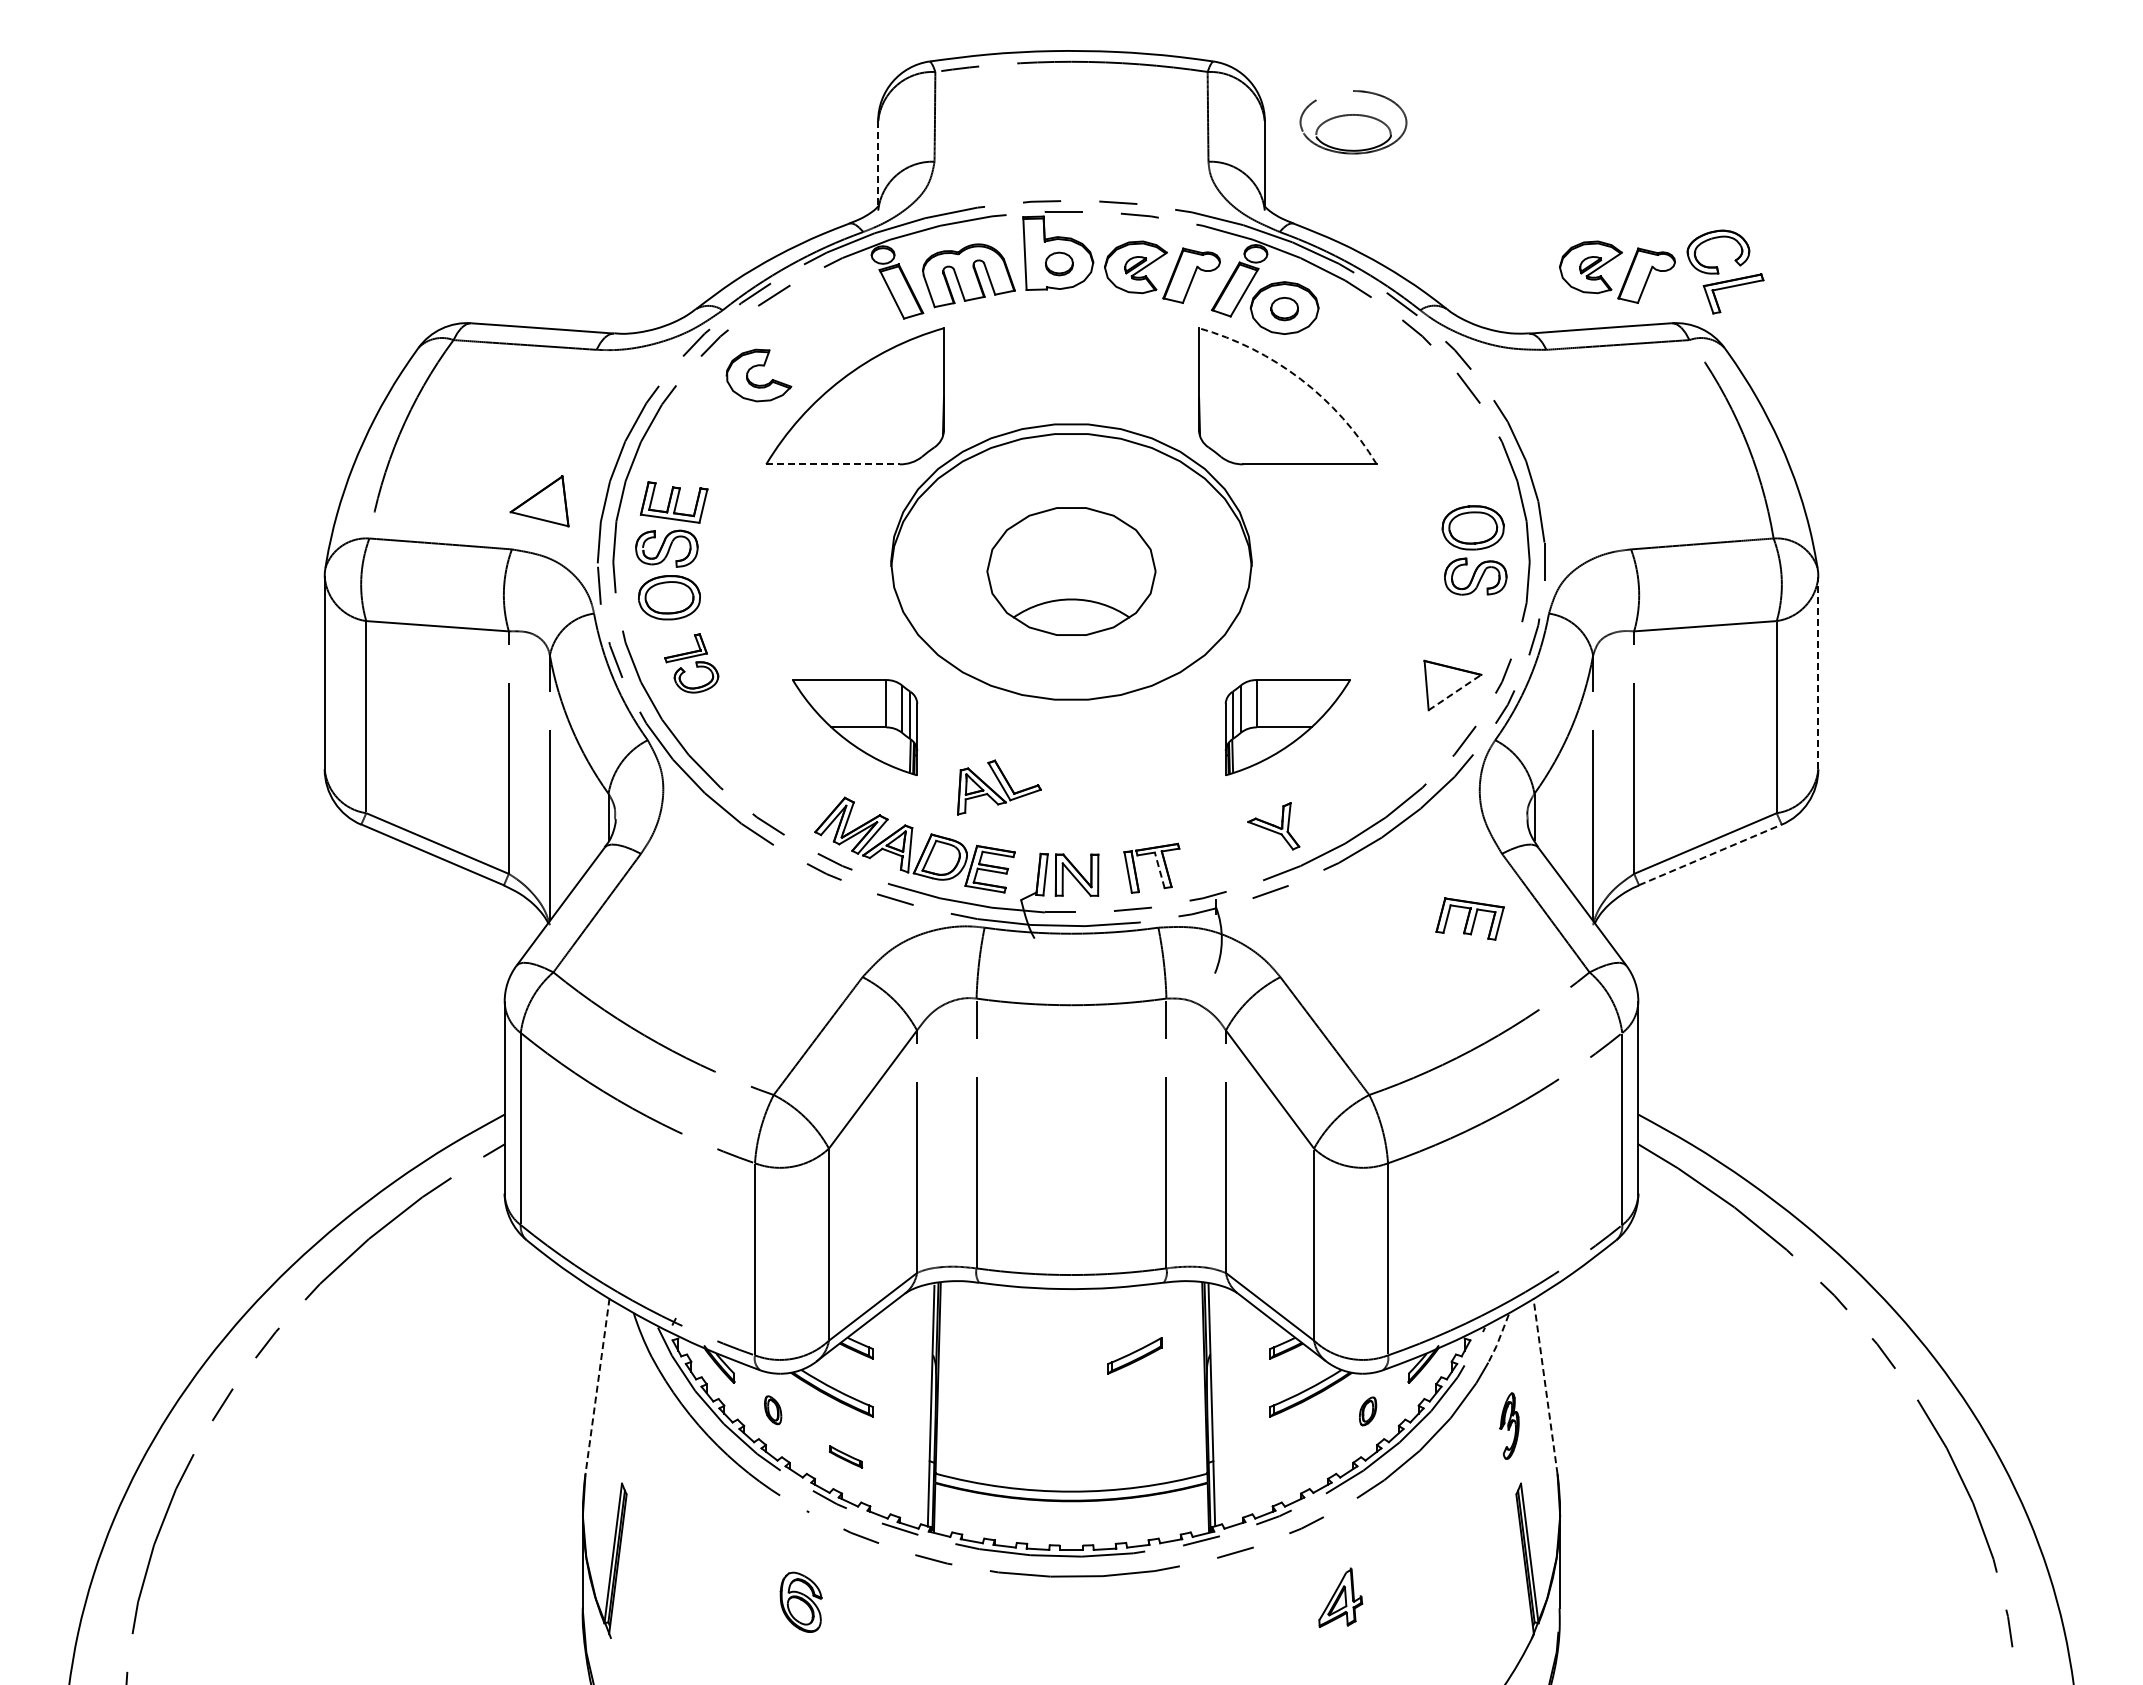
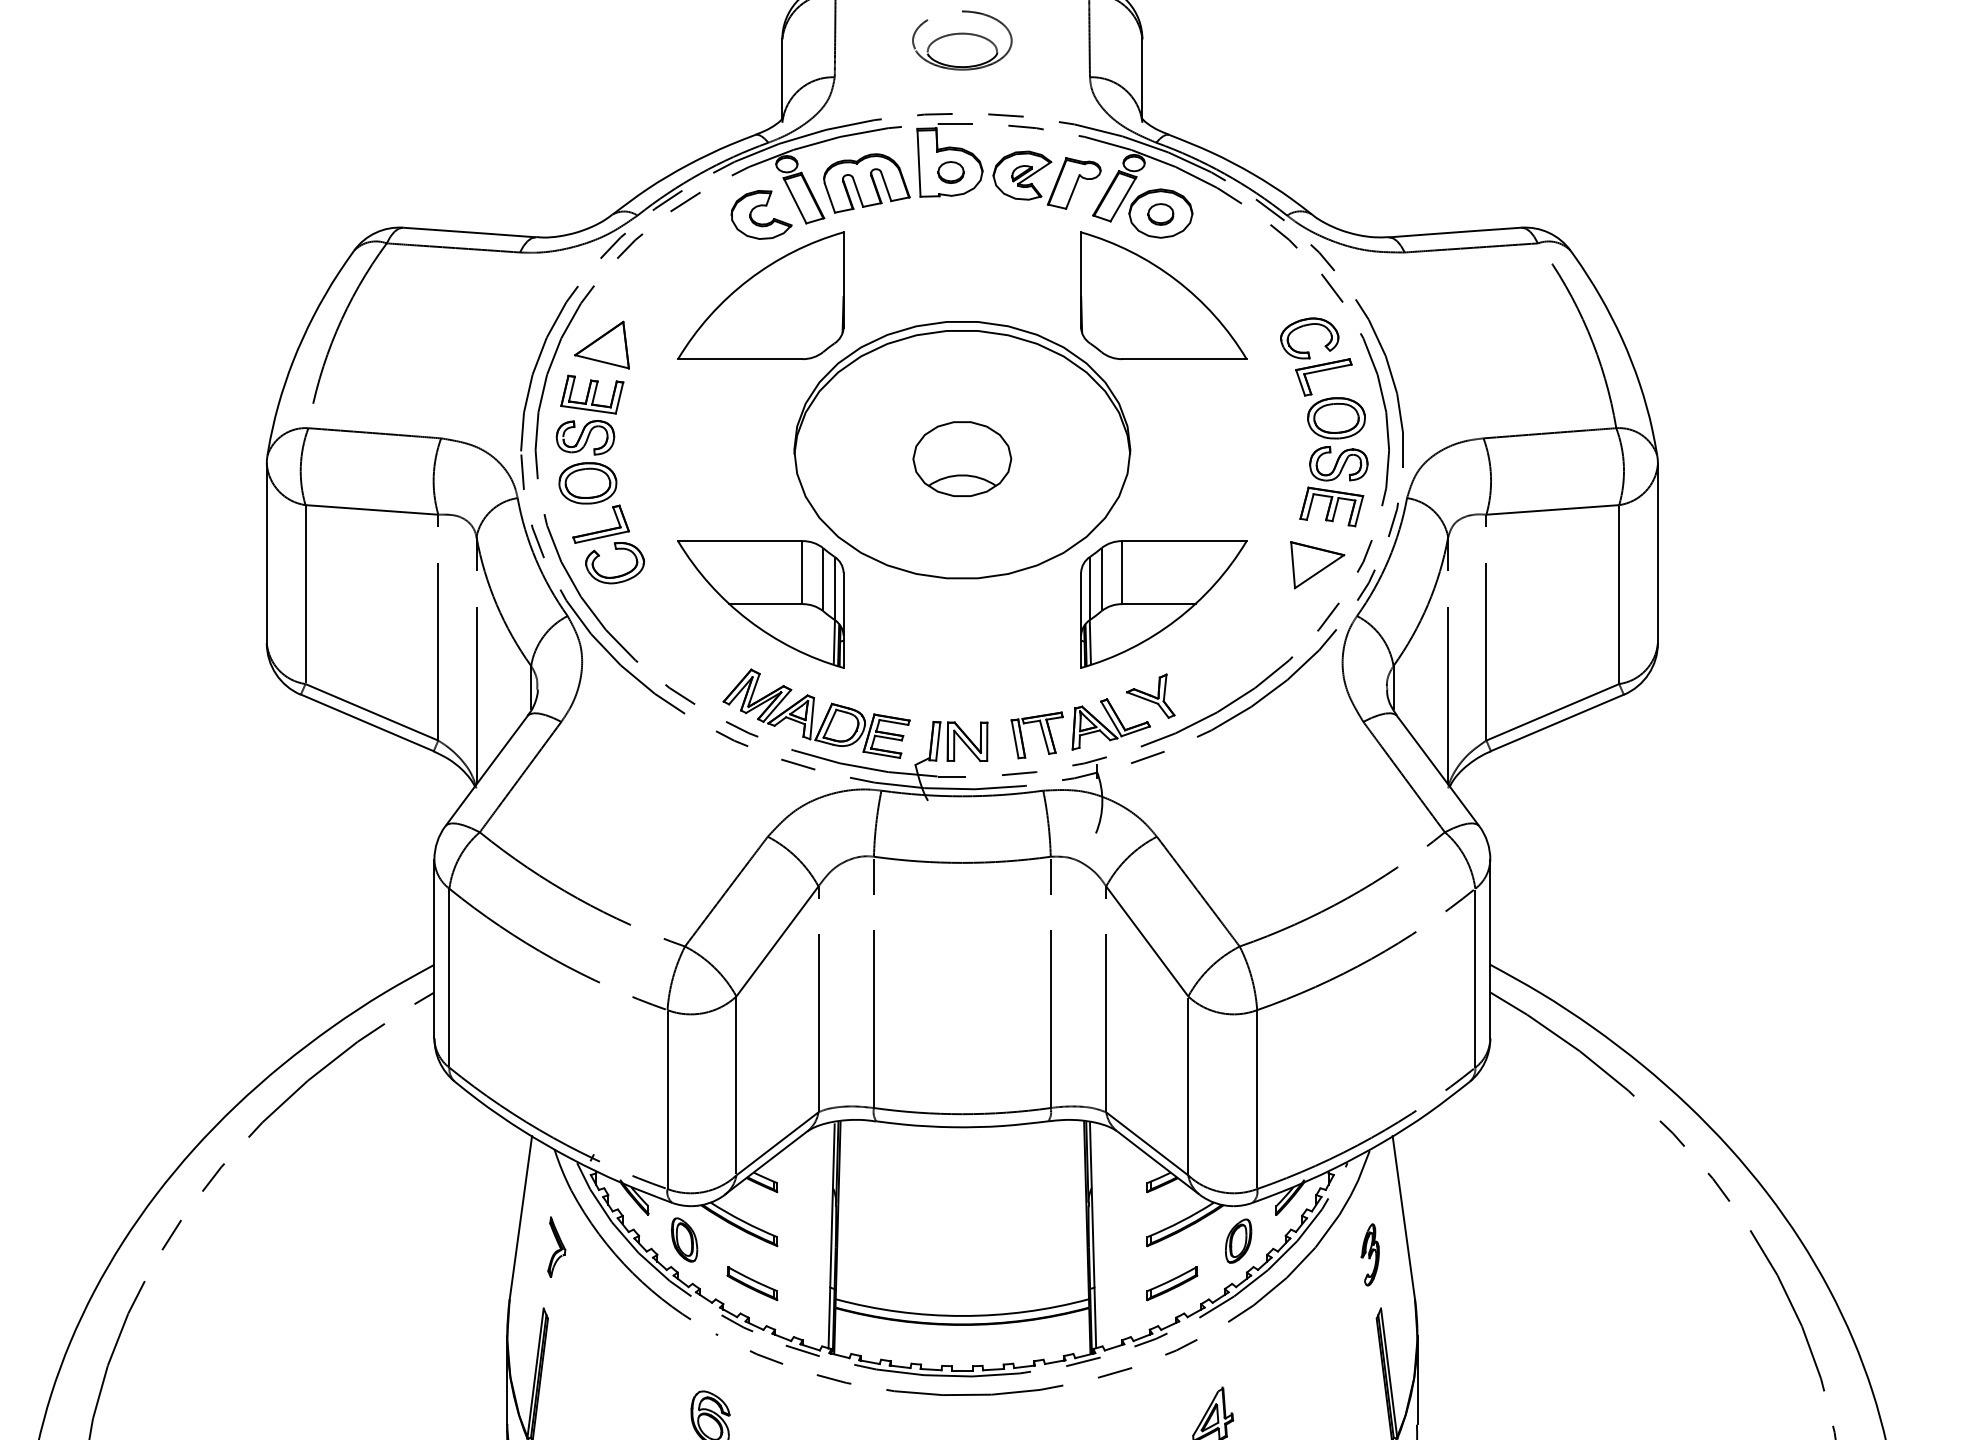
part: (1353, 115) -> (962, 34), moved
line: (878, 162) -> (782, 77), dashed -> solid
part: (1719, 272) -> (1310, 357), moved
part: (1626, 275) -> (1479, 183), removed
part: (754, 367) -> (757, 207), moved
arc: (1300, 379) -> (1175, 280), dashed -> solid
line: (833, 464) -> (740, 359), dashed -> solid
part: (539, 501) -> (601, 345), moved
part: (1071, 571) -> (962, 458), size x0.62
part: (691, 663) -> (608, 544), size x1.43
line: (1818, 672) -> (1658, 553), dashed -> solid
line: (1455, 692) -> (1320, 571), dashed -> solid
part: (854, 727) -> (760, 604), size x1.43
part: (1287, 727) -> (1163, 604), size x1.43
part: (999, 787) -> (1111, 724), moved
line: (1710, 854) -> (1557, 722), dashed -> solid
line: (1159, 869) -> (1044, 736), dashed -> solid
part: (1469, 918) -> (1331, 506), moved
line: (1499, 1339) -> (1360, 1174), dashed -> solid
part: (1134, 1355) -> (1171, 1283), moved
line: (597, 1386) -> (520, 1218), dashed -> solid
line: (1545, 1386) -> (1403, 1218), dashed -> solid
part: (772, 1410) -> (683, 1240), size x1.67
part: (1367, 1411) -> (1238, 1241), size x1.67
part: (636, 1417) -> (557, 1246), added
part: (845, 1456) -> (751, 1283), size x1.67

